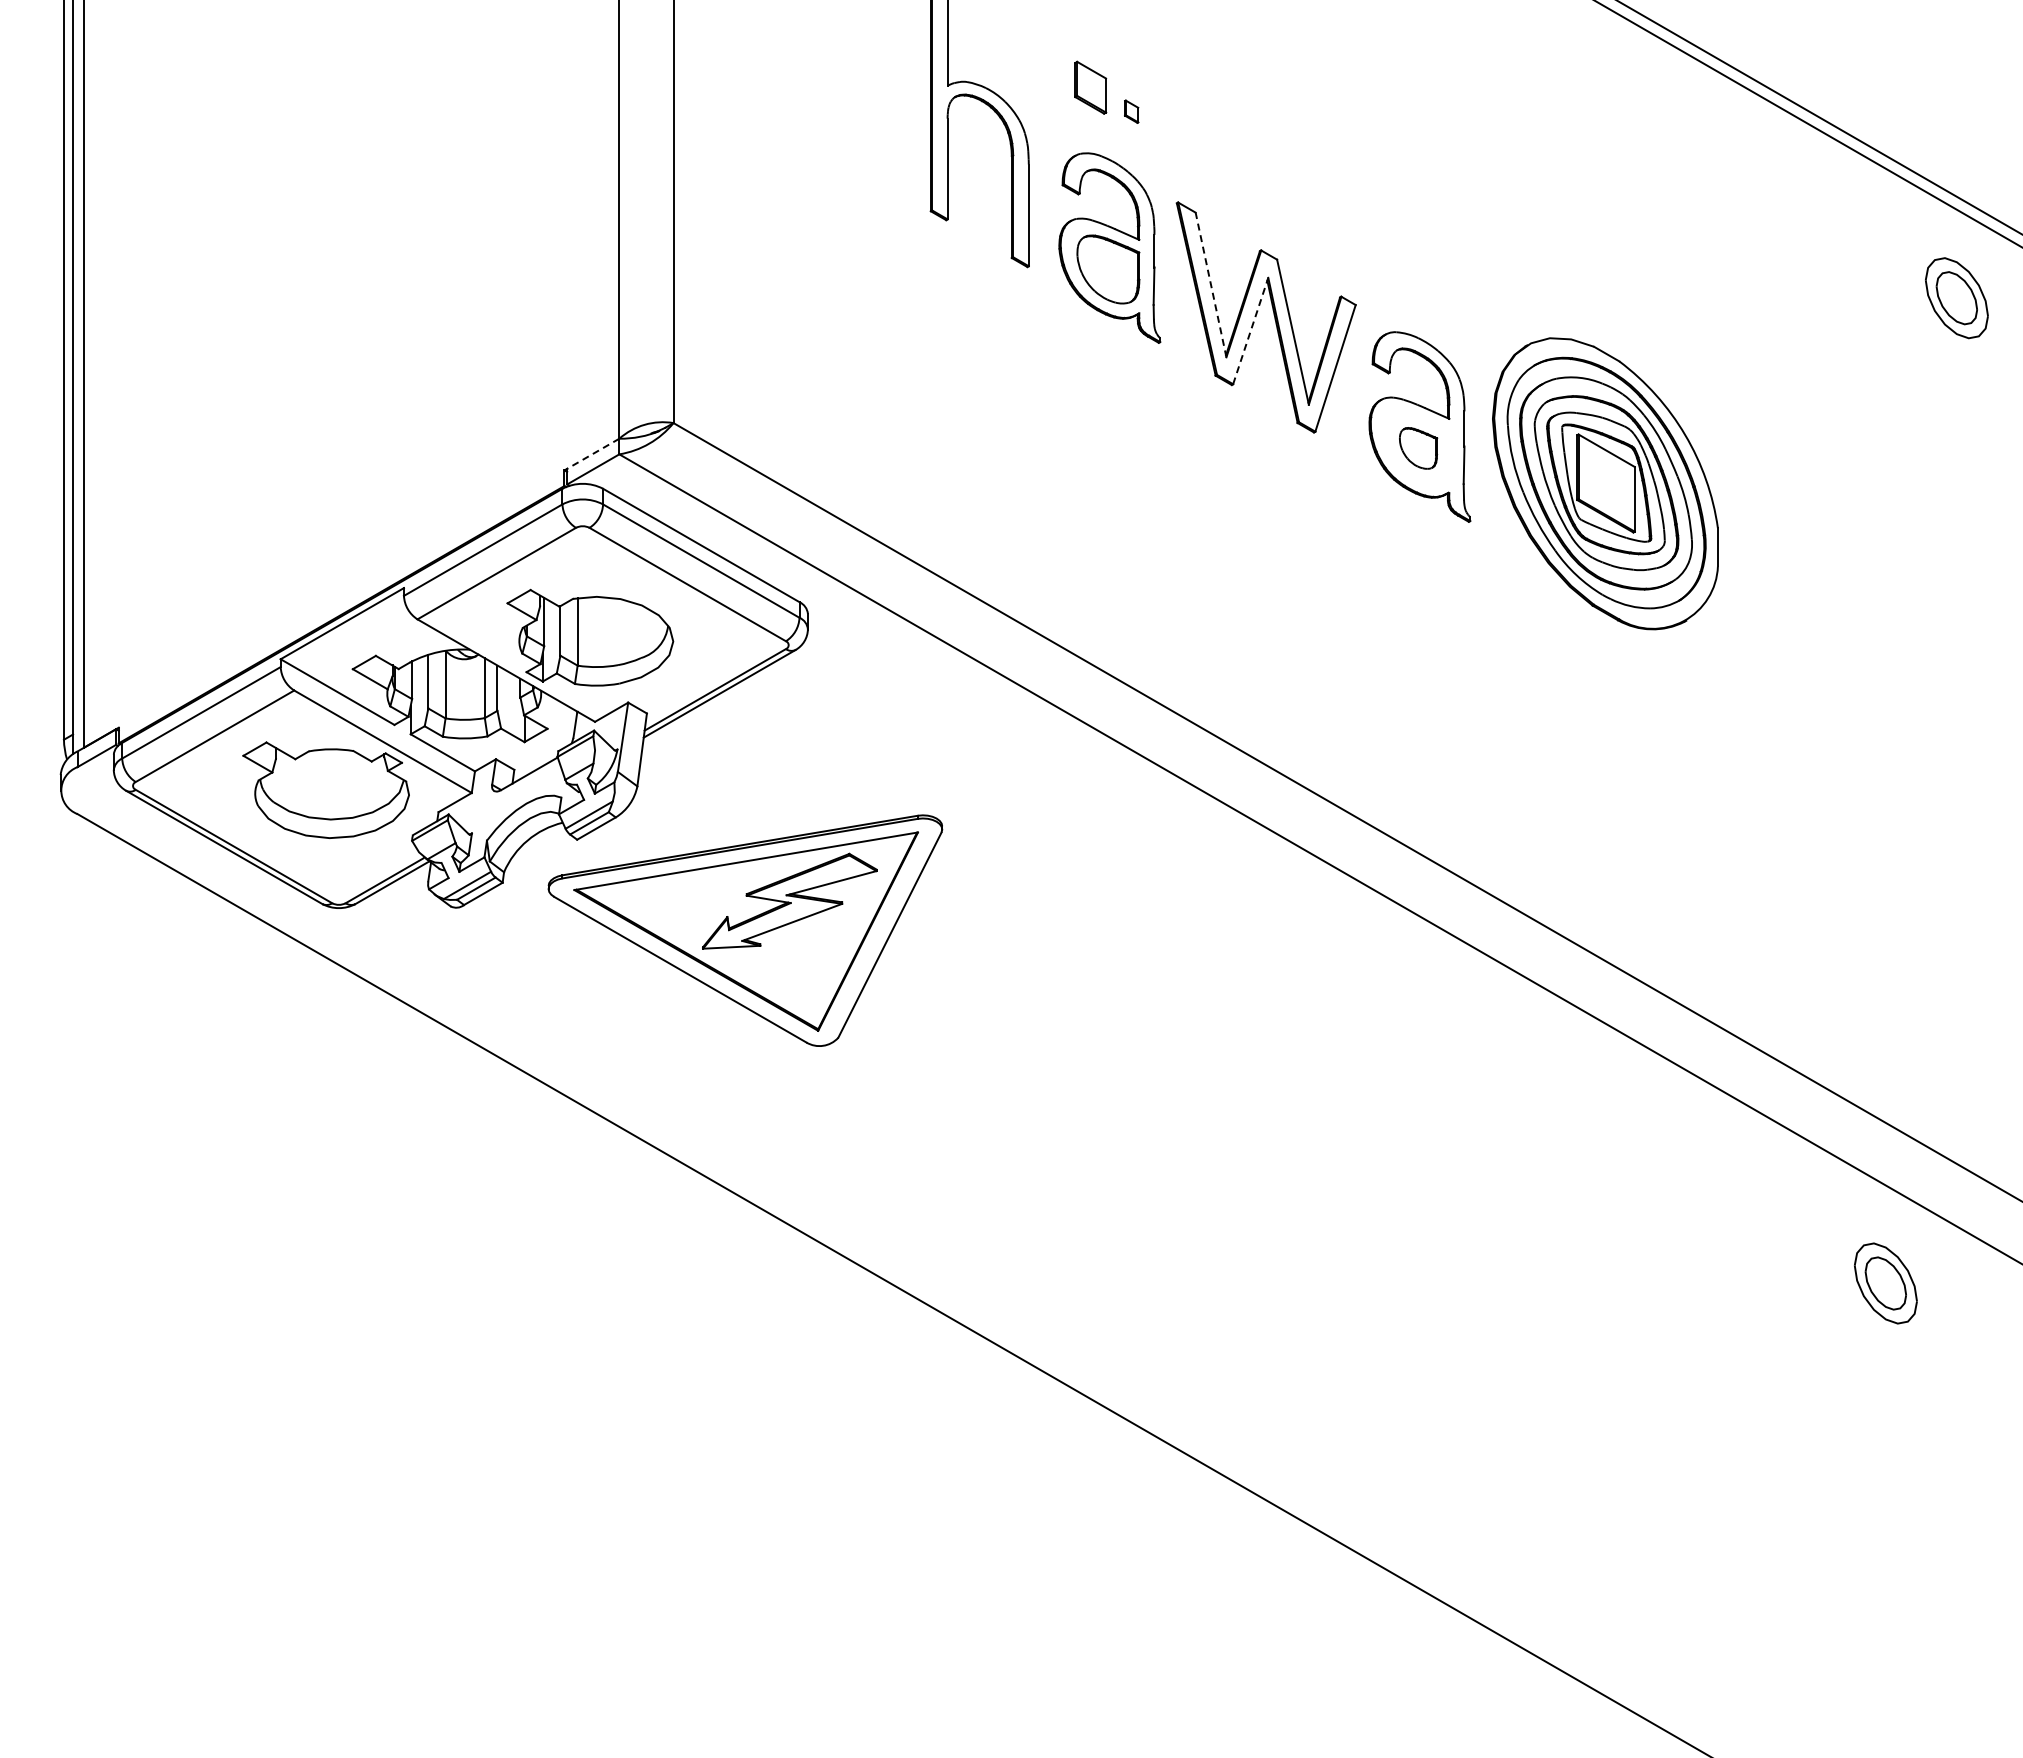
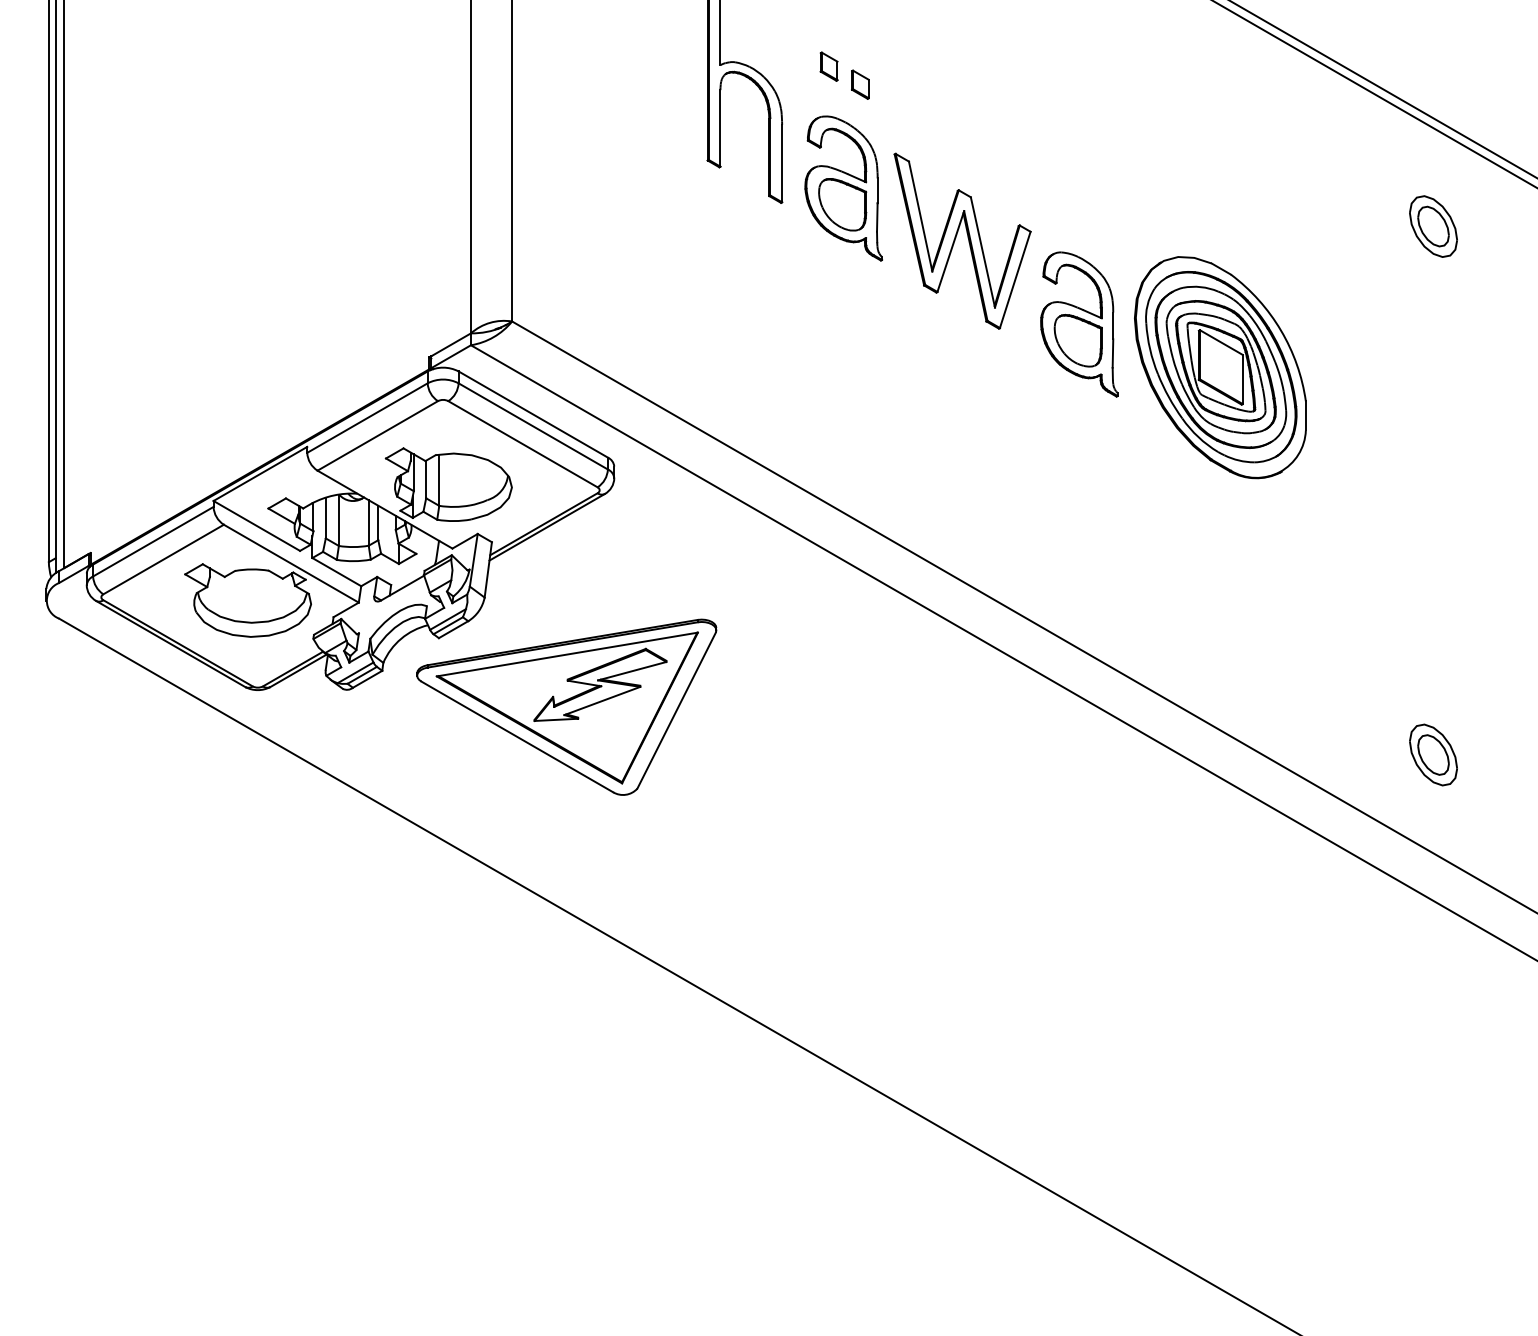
part: (1090, 87) -> (829, 66), size x0.71
part: (1131, 111) -> (860, 84), size x1.67
line: (1211, 285) -> (921, 216), dashed -> solid
part: (1956, 298) -> (1433, 226), moved
line: (1250, 330) -> (950, 251), dashed -> solid
part: (1418, 448) -> (1078, 340), size x1.67
line: (592, 454) -> (450, 345), dashed -> solid
part: (1885, 1283) -> (1433, 755), moved

